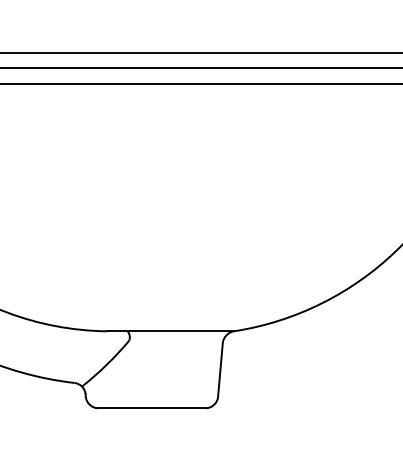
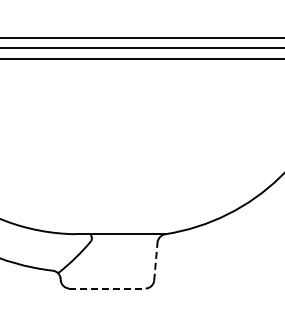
line: (219, 368) -> (155, 260), solid -> dashed
line: (151, 408) -> (107, 288), solid -> dashed

